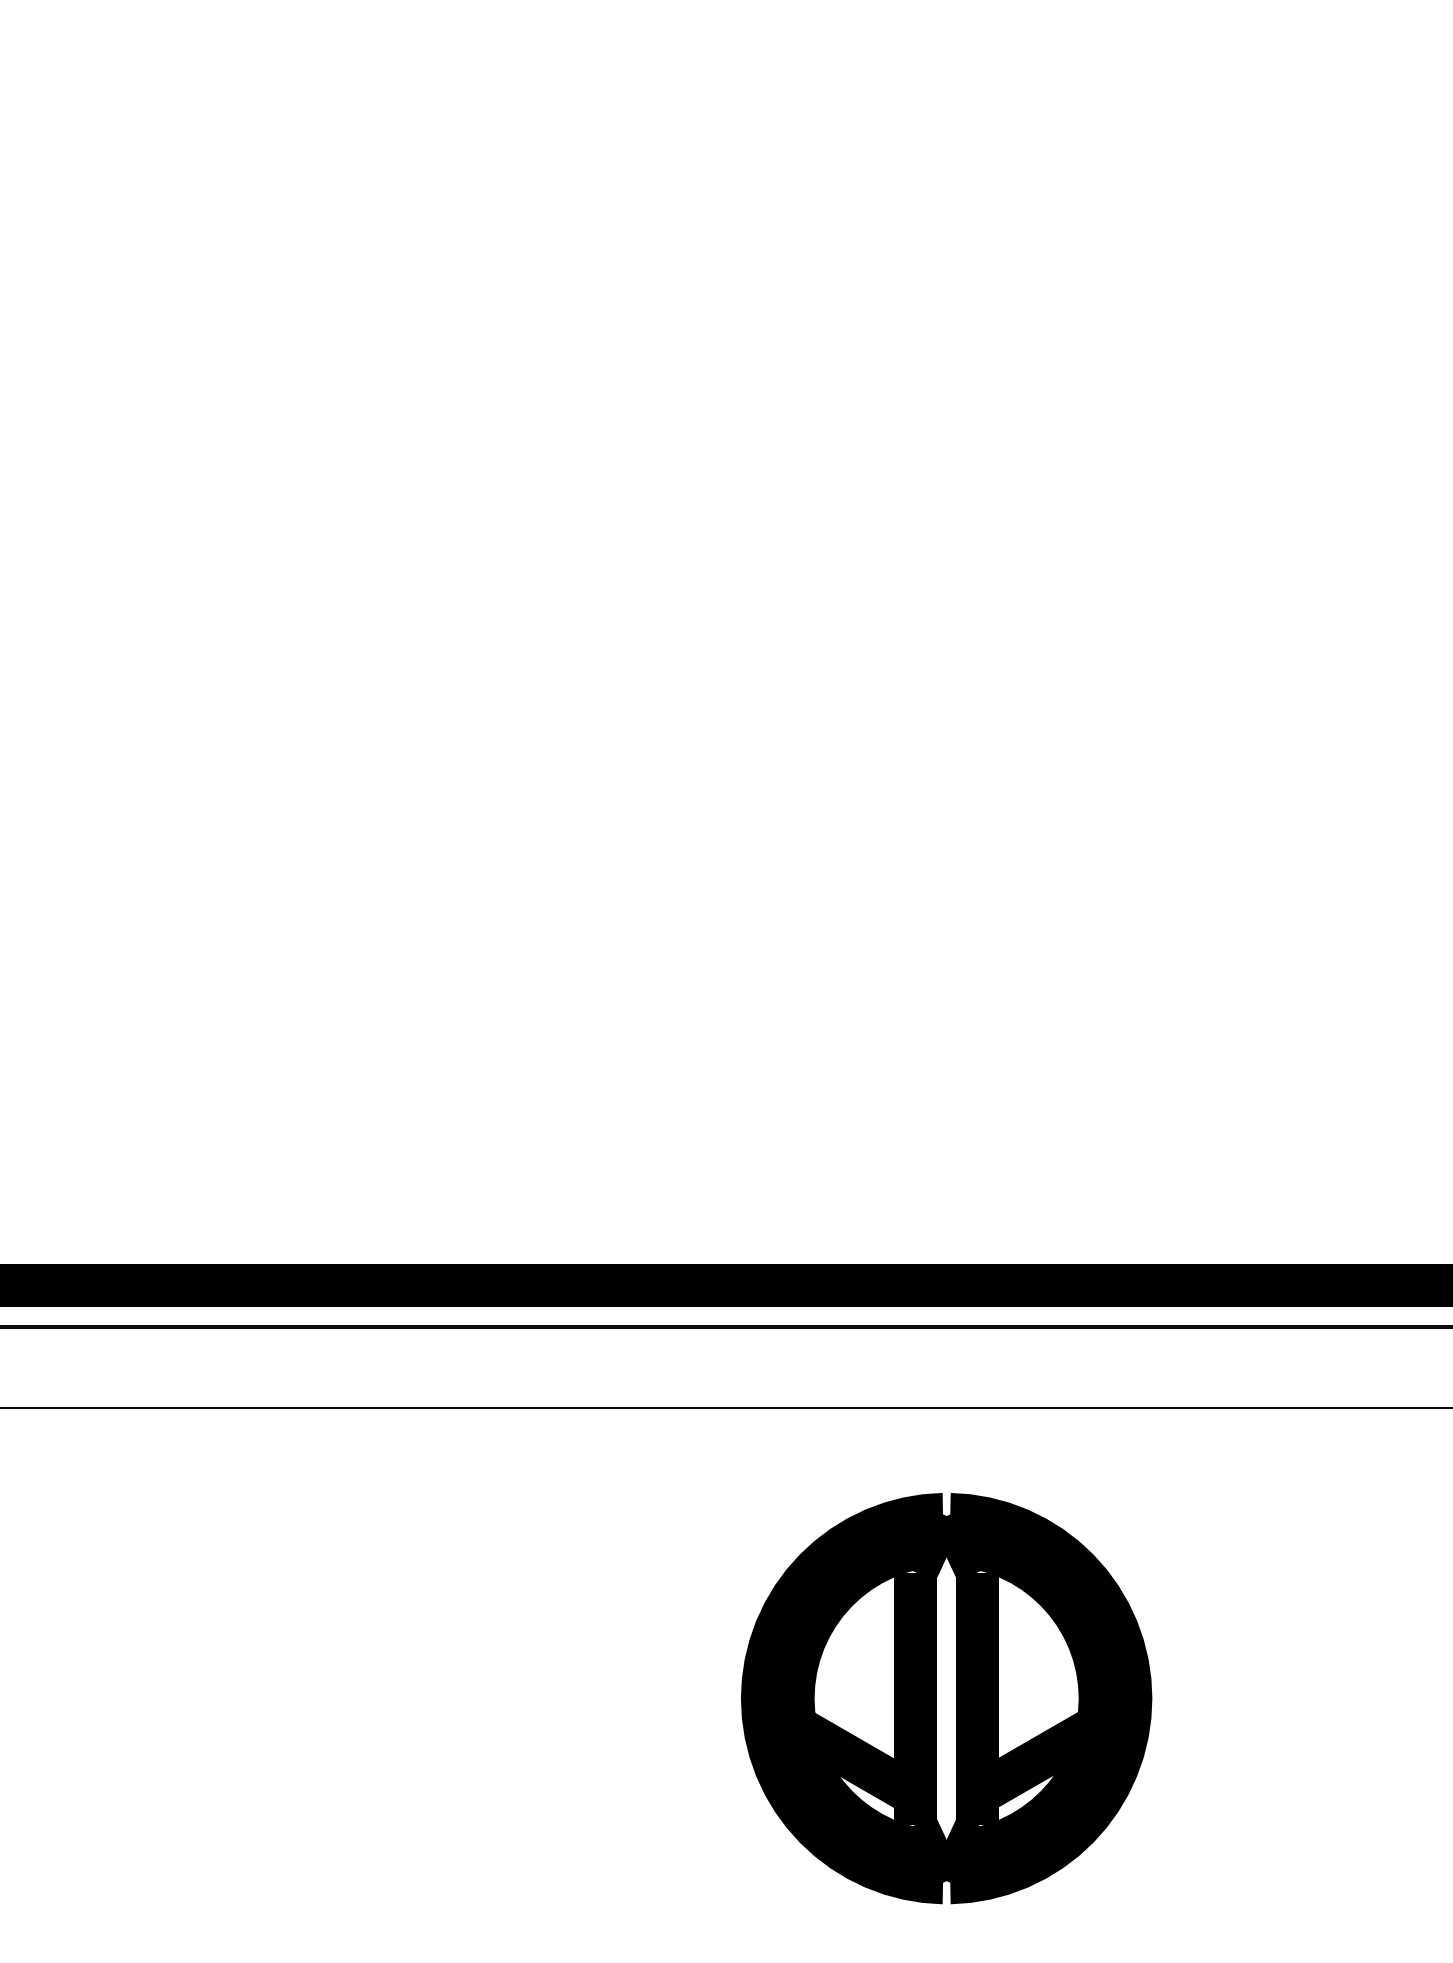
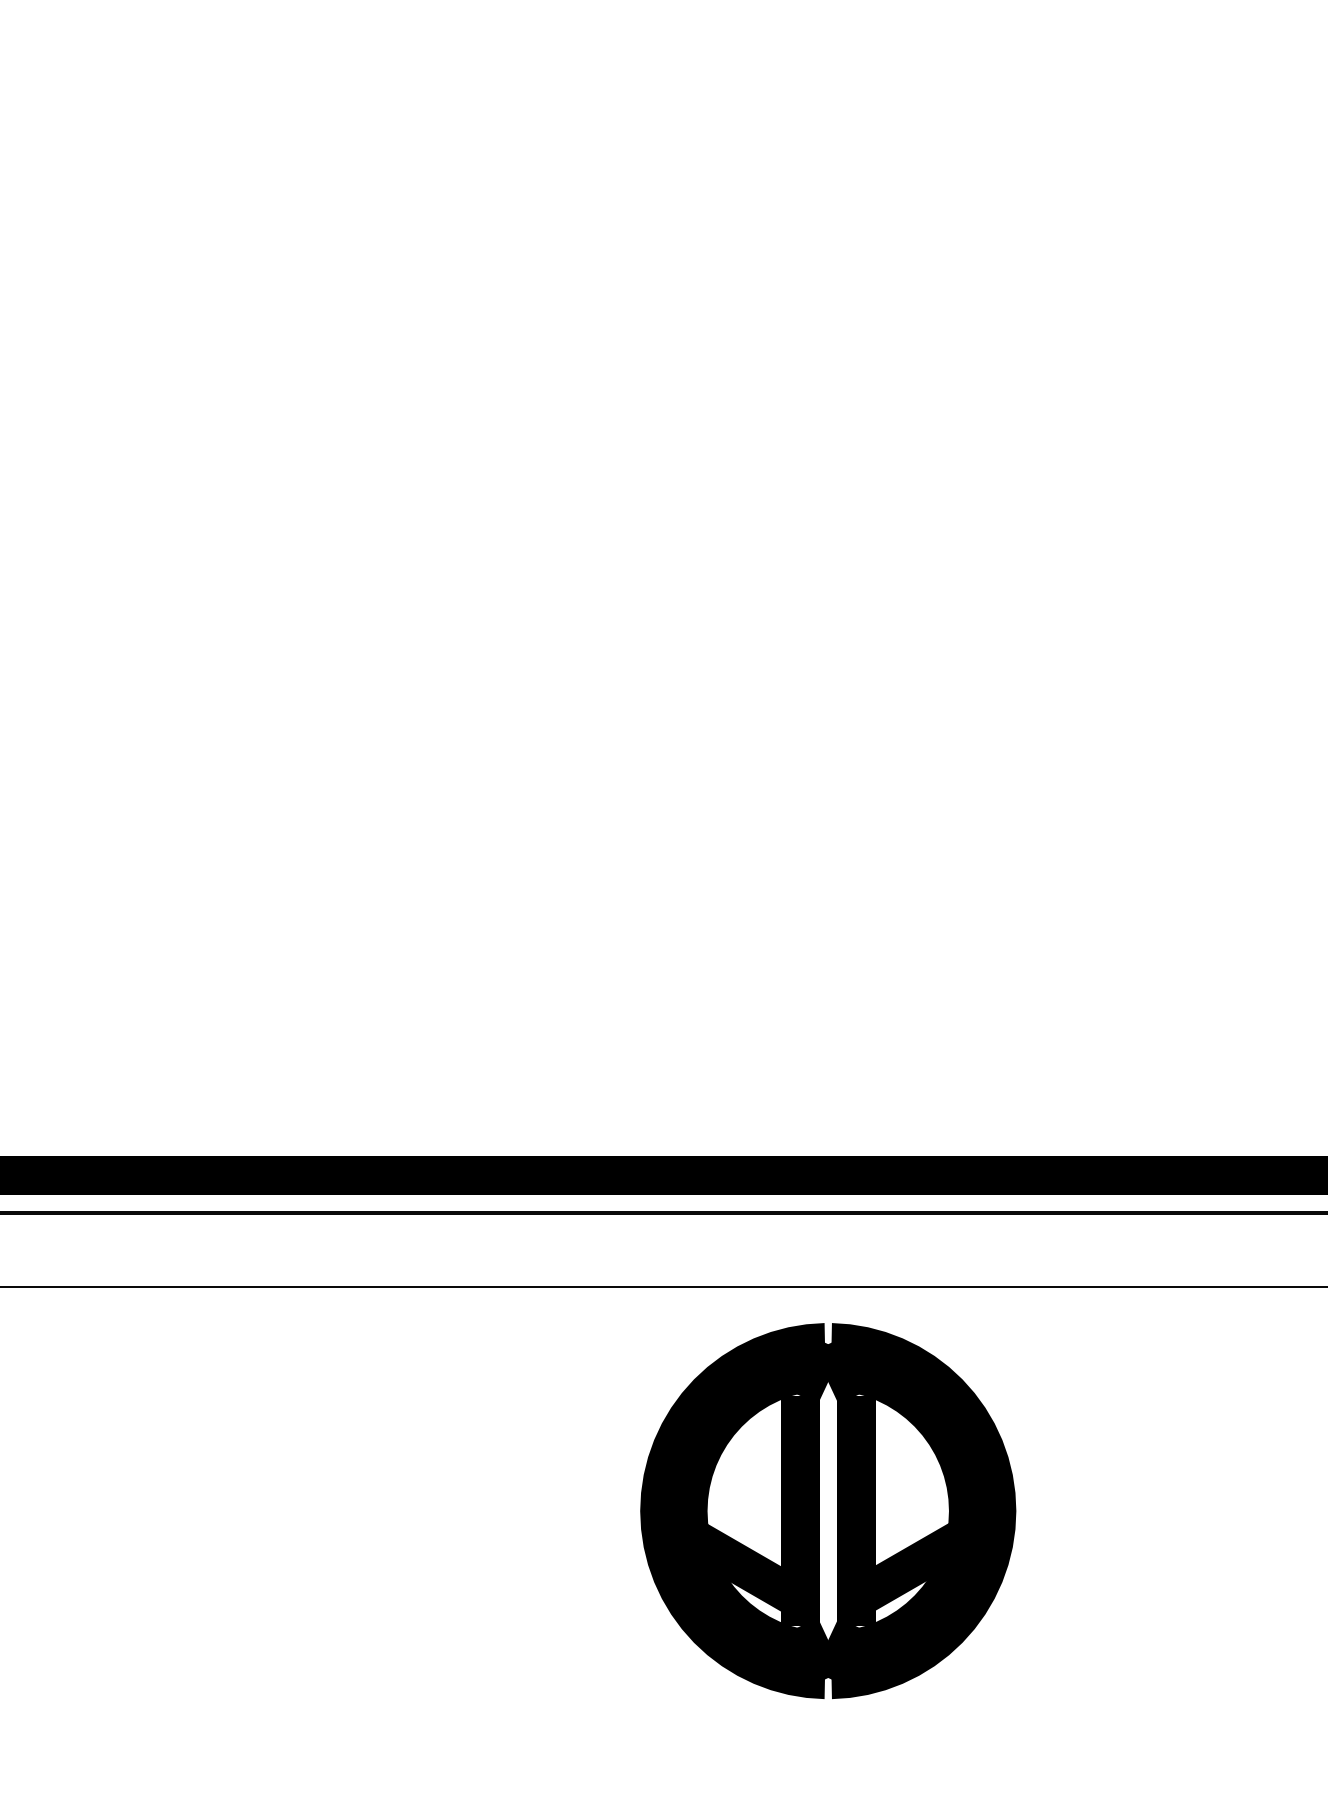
part: (946, 1699) -> (828, 1511), moved

